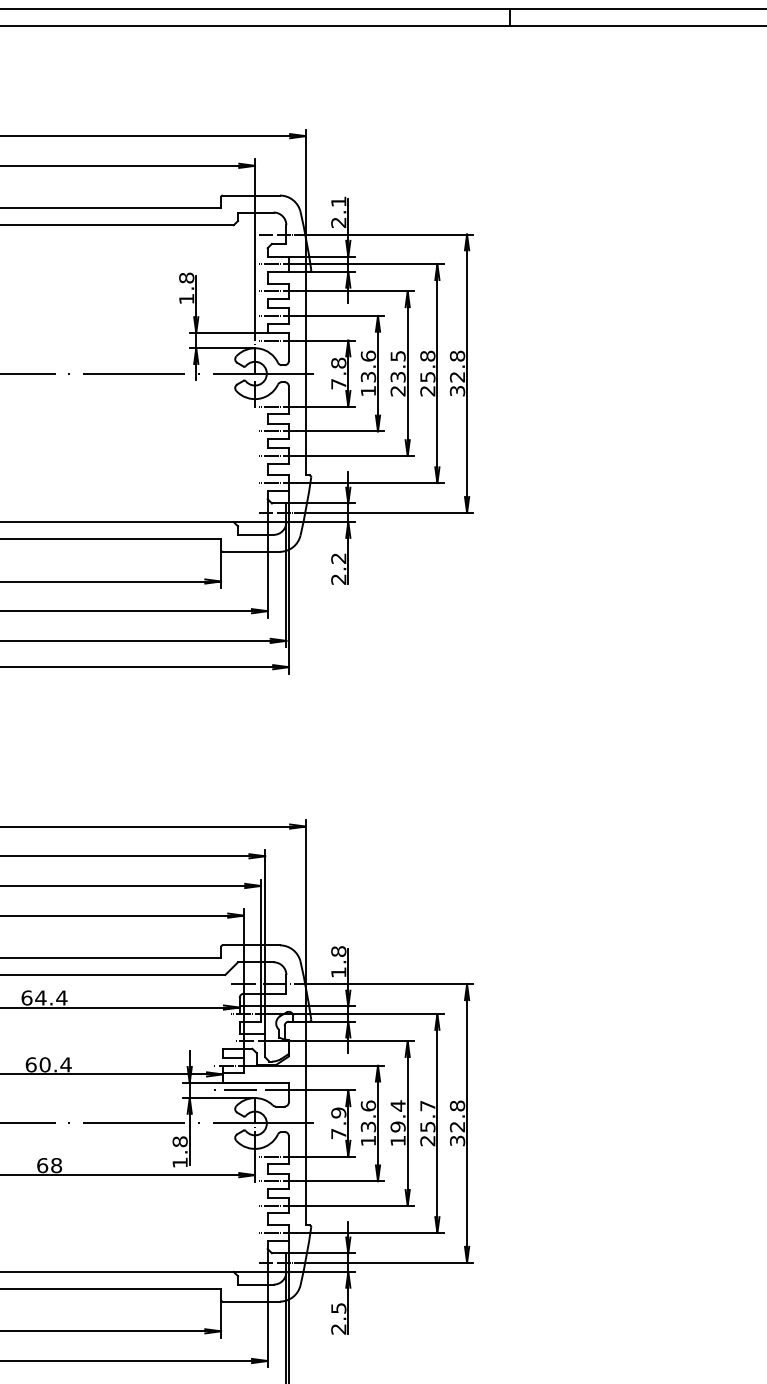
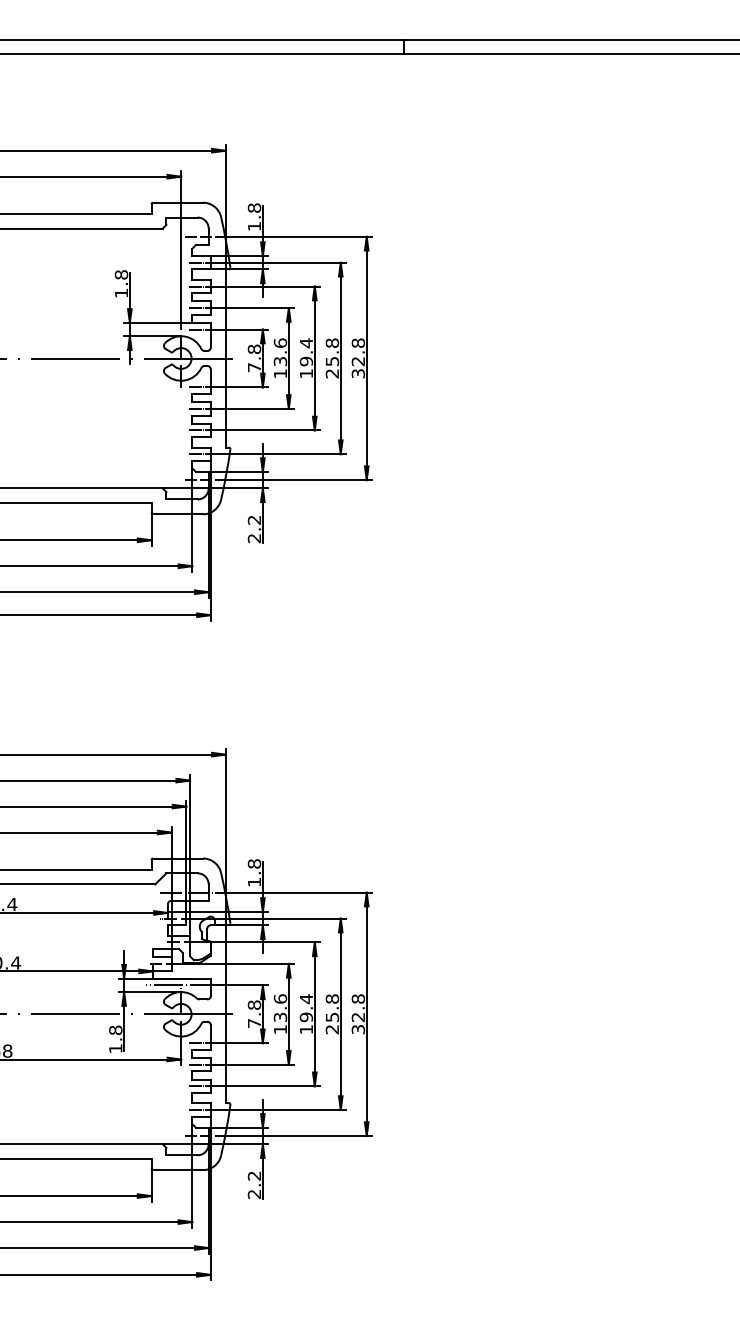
text: (338, 212) -> (254, 217), 2.1 -> 1.8
text: (398, 373) -> (306, 358), 23.5 -> 19.4
text: (427, 1105) -> (332, 998), 25.7 -> 25.8
text: (338, 1112) -> (254, 1004), 7.9 -> 7.8
text: (338, 1307) -> (254, 1175), 2.5 -> 2.2

